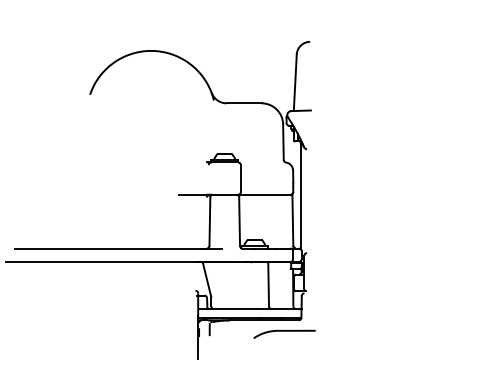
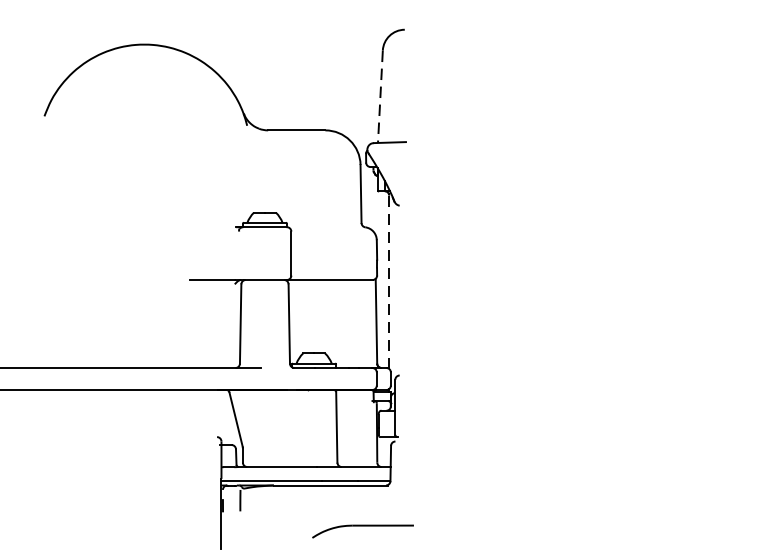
line: (295, 83) -> (380, 97), solid -> dashed
line: (300, 196) -> (388, 282), solid -> dashed
part: (284, 333) -> (362, 530), moved

